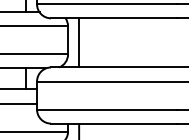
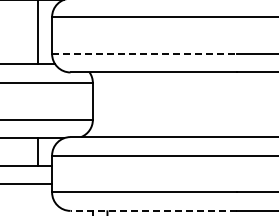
line: (107, 4) -> (144, 54), solid -> dashed
line: (79, 42) -> (107, 104), removed
line: (114, 123) -> (153, 210), solid -> dashed

